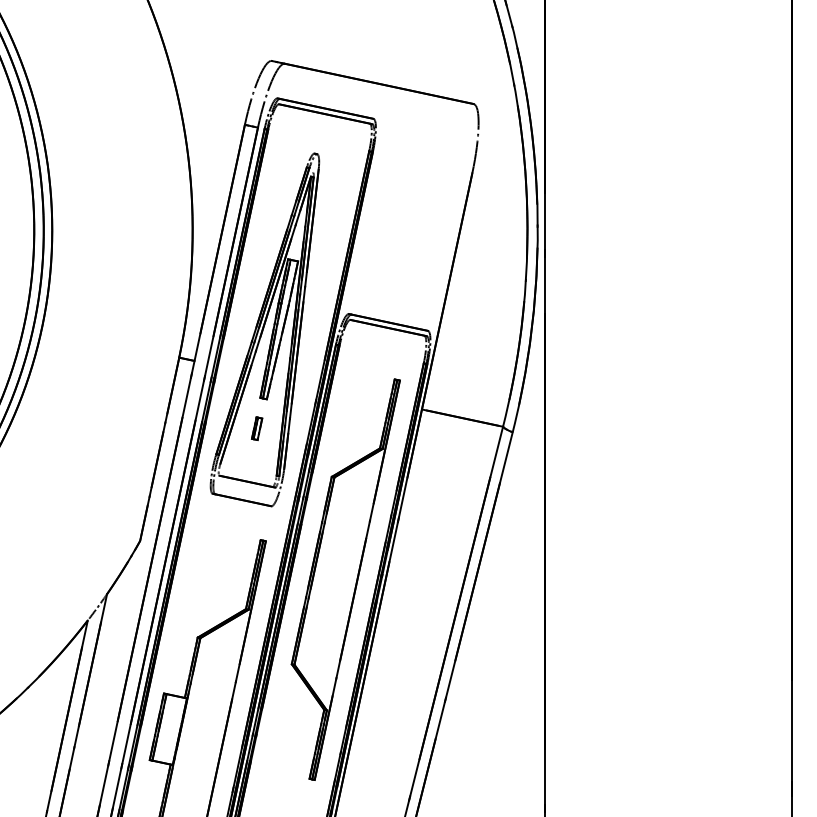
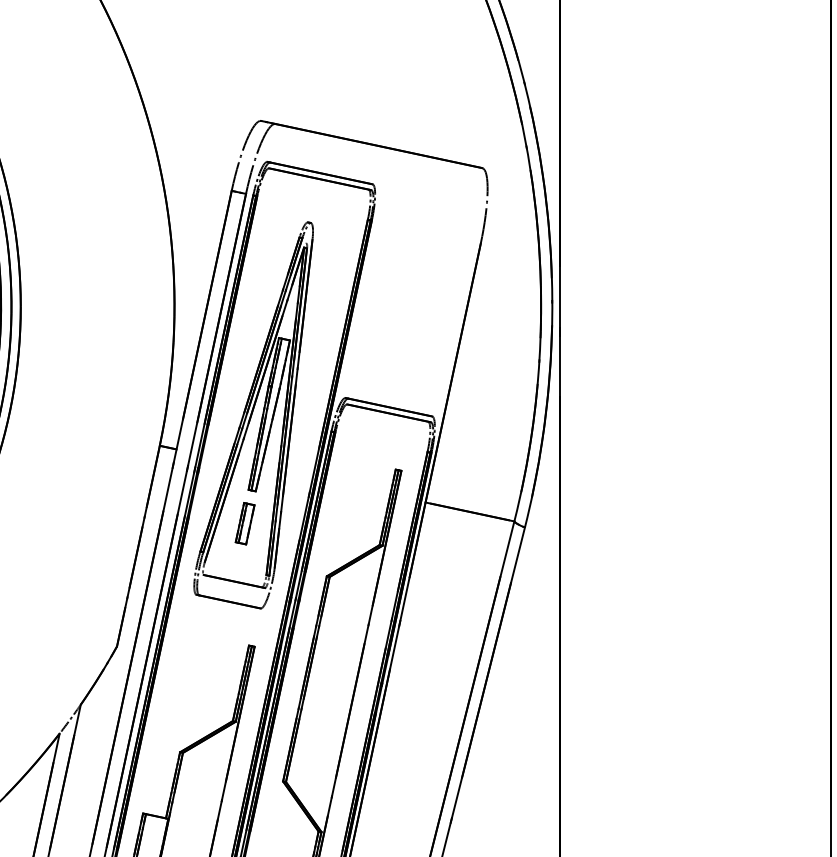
part: (256, 428) -> (244, 523), size x1.67

